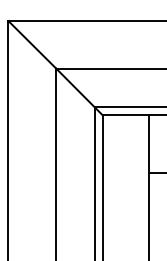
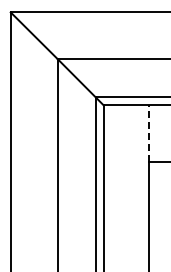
line: (149, 143) -> (149, 133), solid -> dashed

